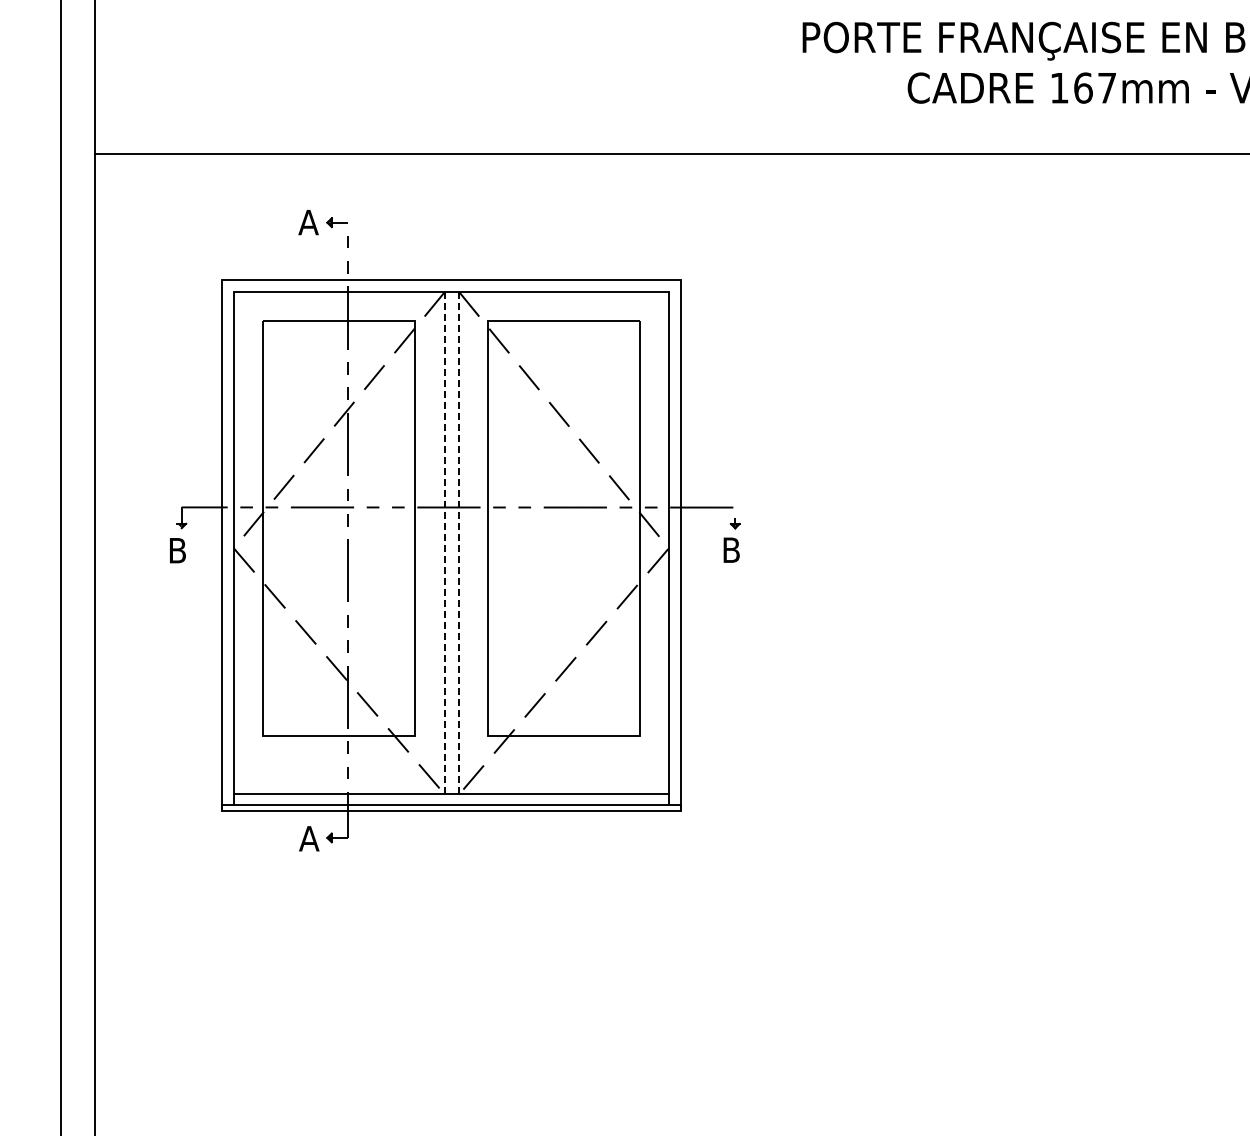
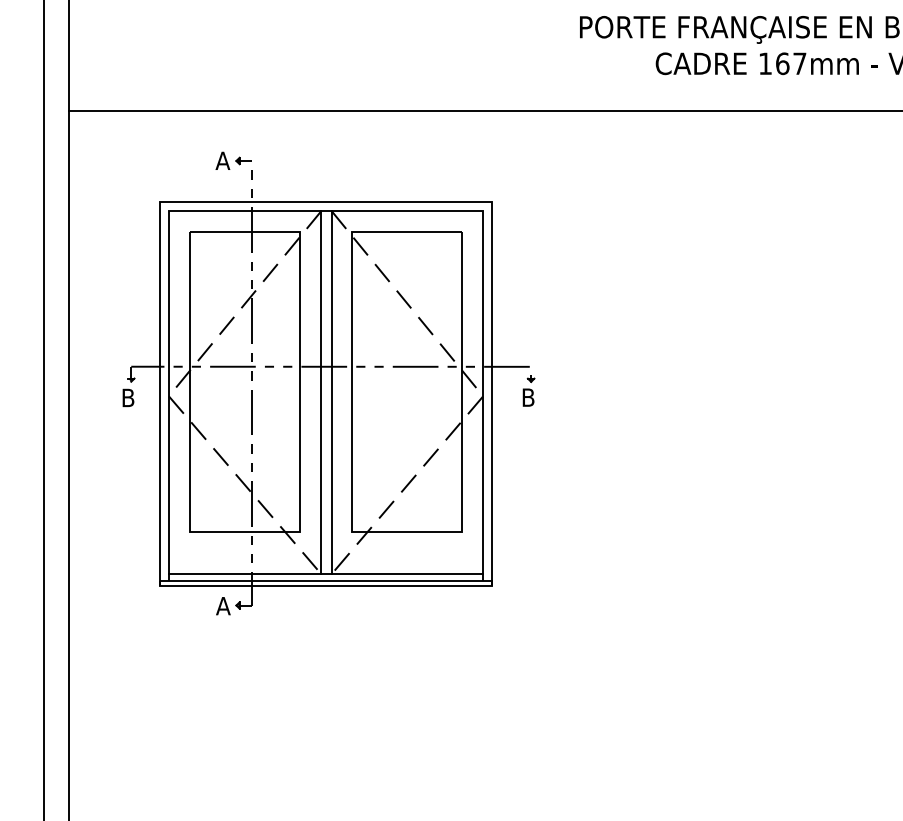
line: (444, 542) -> (321, 392), dashed -> solid
line: (459, 542) -> (331, 392), dashed -> solid

